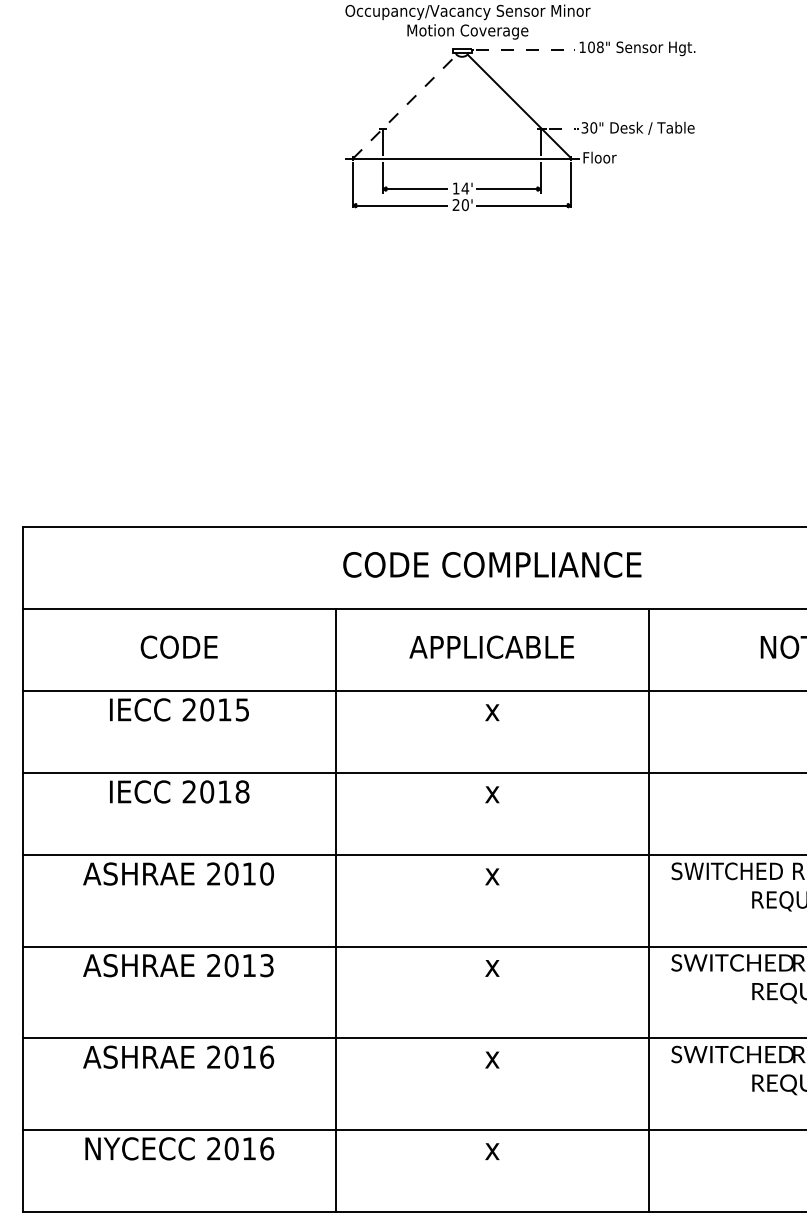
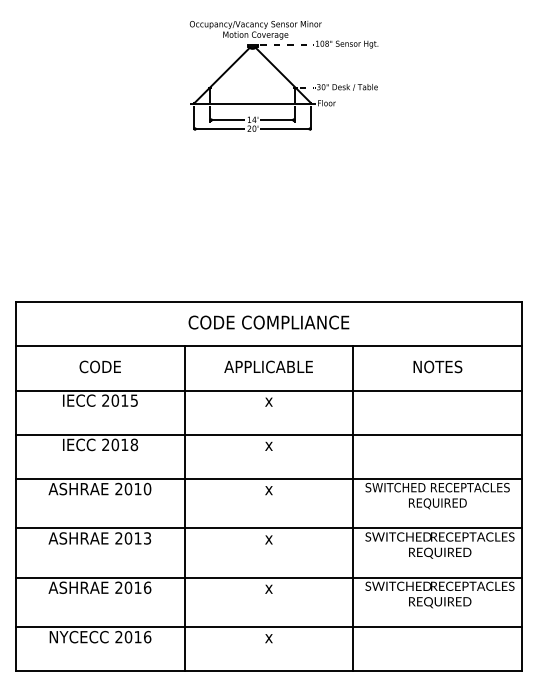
line: (404, 106) -> (221, 75), dashed -> solid

